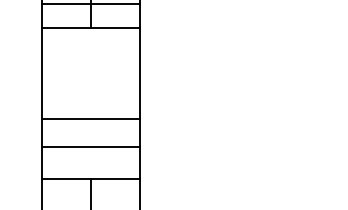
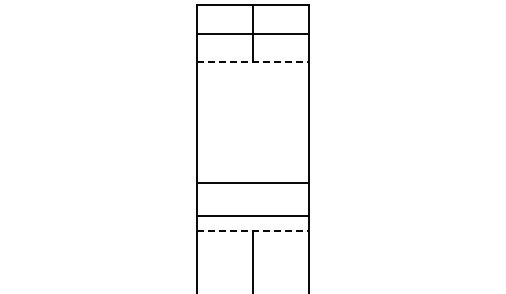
line: (91, 28) -> (253, 61), solid -> dashed
line: (90, 119) -> (252, 183), moved
line: (90, 147) -> (252, 216), moved
line: (91, 178) -> (253, 230), solid -> dashed

